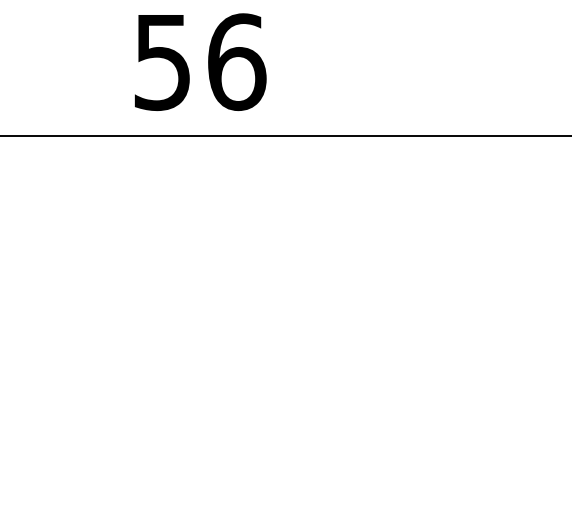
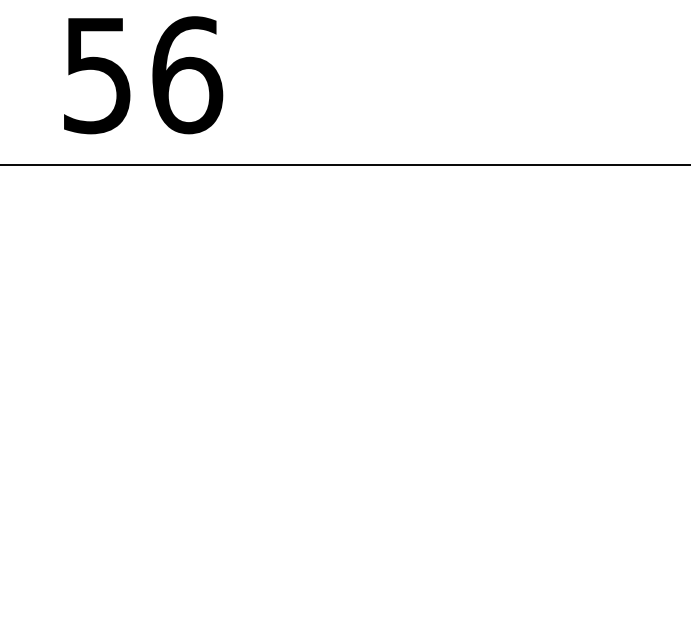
text: (200, 62) -> (143, 75), moved

